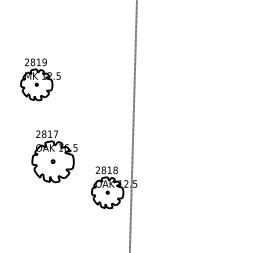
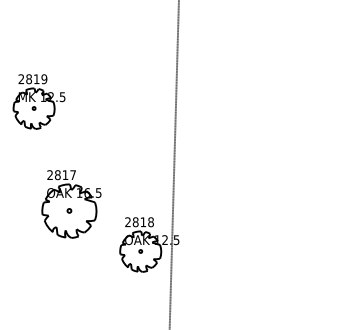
part: (40, 79) -> (38, 101), moved

